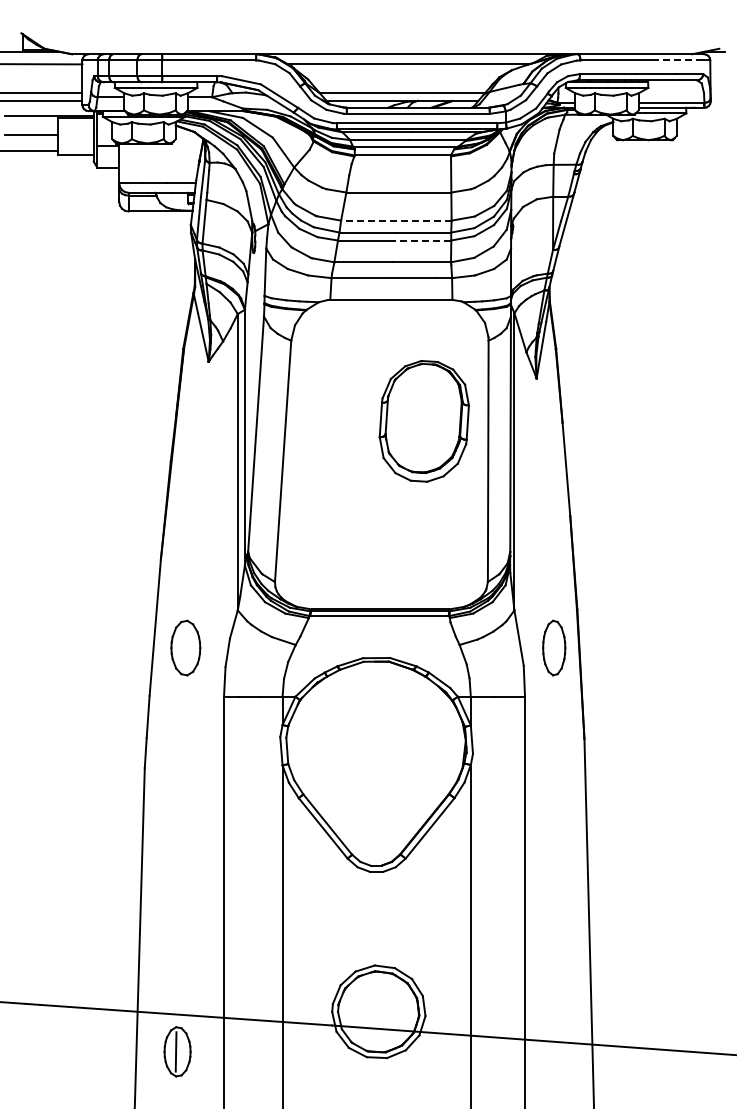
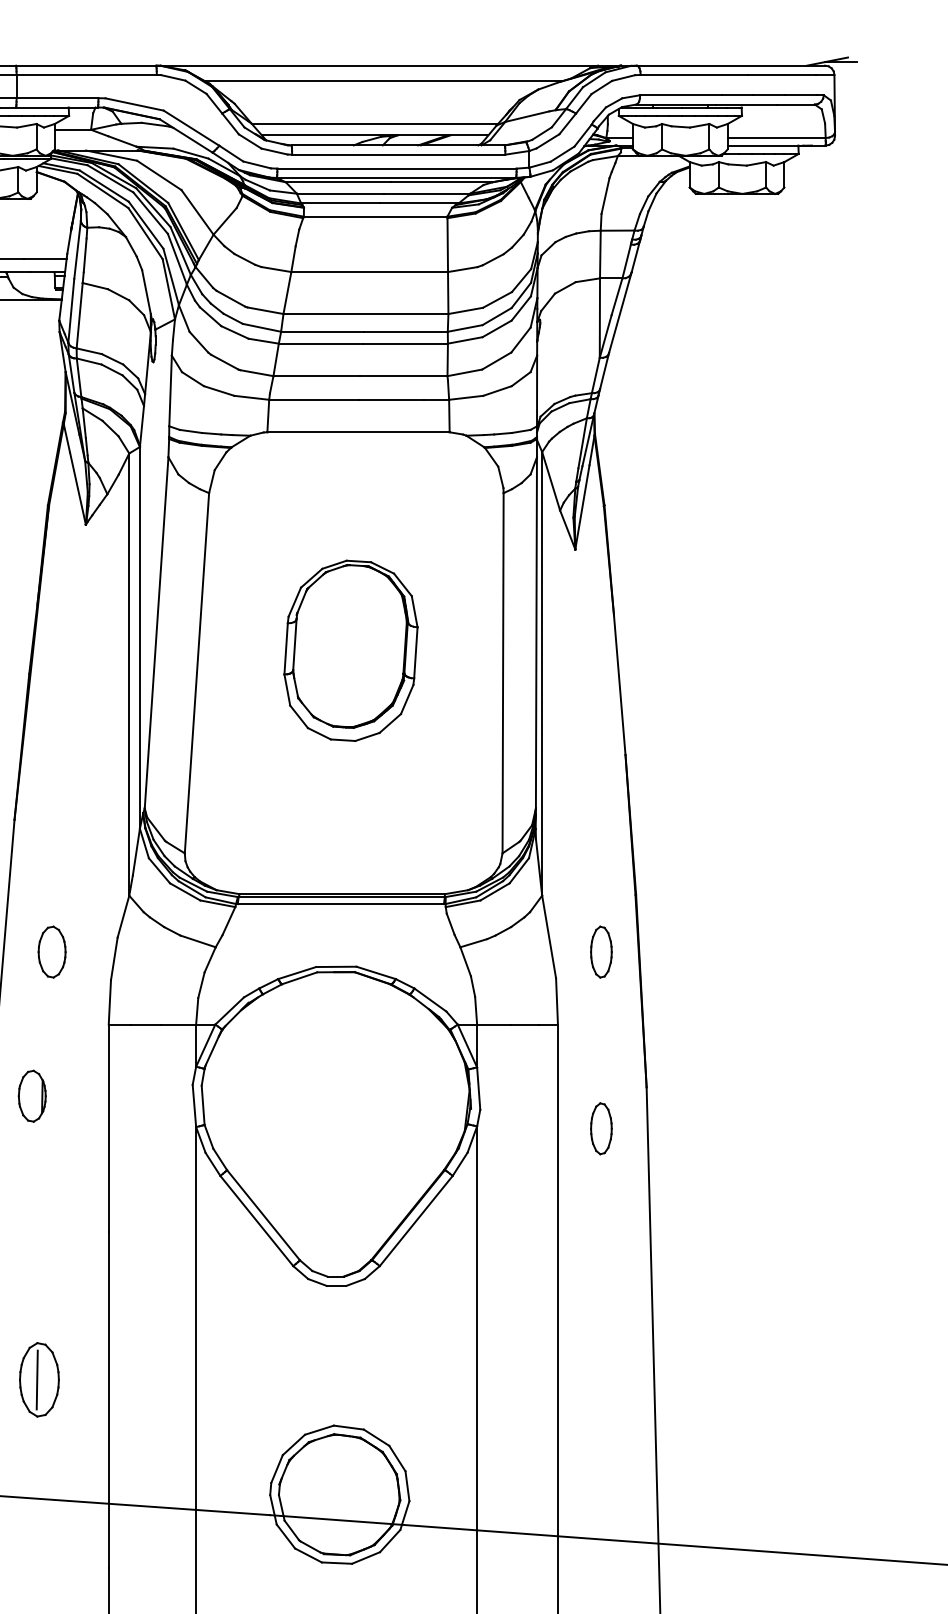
line: (674, 60) -> (781, 74), dashed -> solid
line: (395, 220) -> (364, 313), dashed -> solid
line: (422, 240) -> (404, 343), dashed -> solid
part: (423, 421) -> (349, 651), moved
part: (186, 648) -> (52, 952), size x0.62
part: (553, 648) -> (600, 952), size x0.62
part: (172, 744) -> (31, 1095), added
part: (553, 766) -> (600, 1128), added
part: (177, 1051) -> (39, 1379), moved

